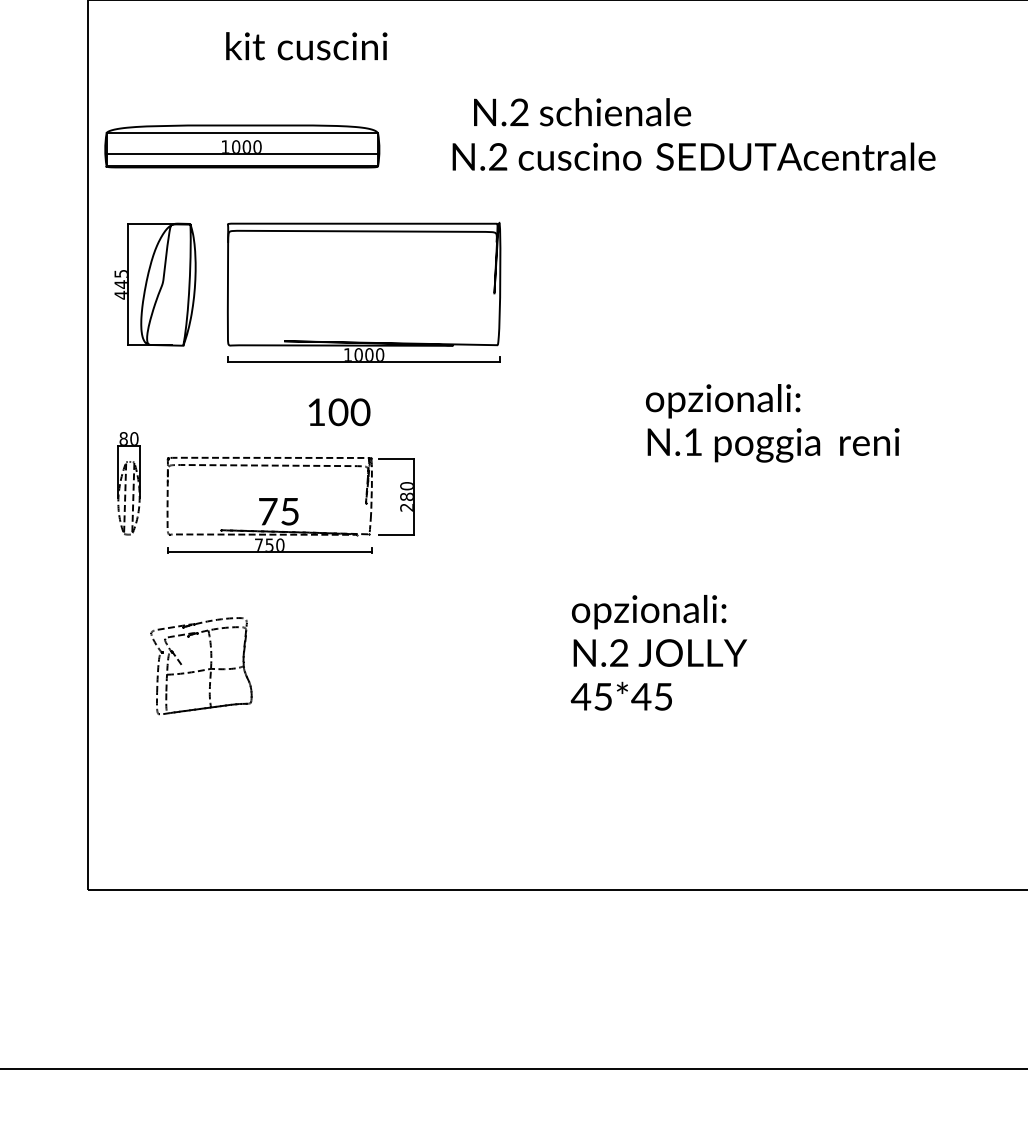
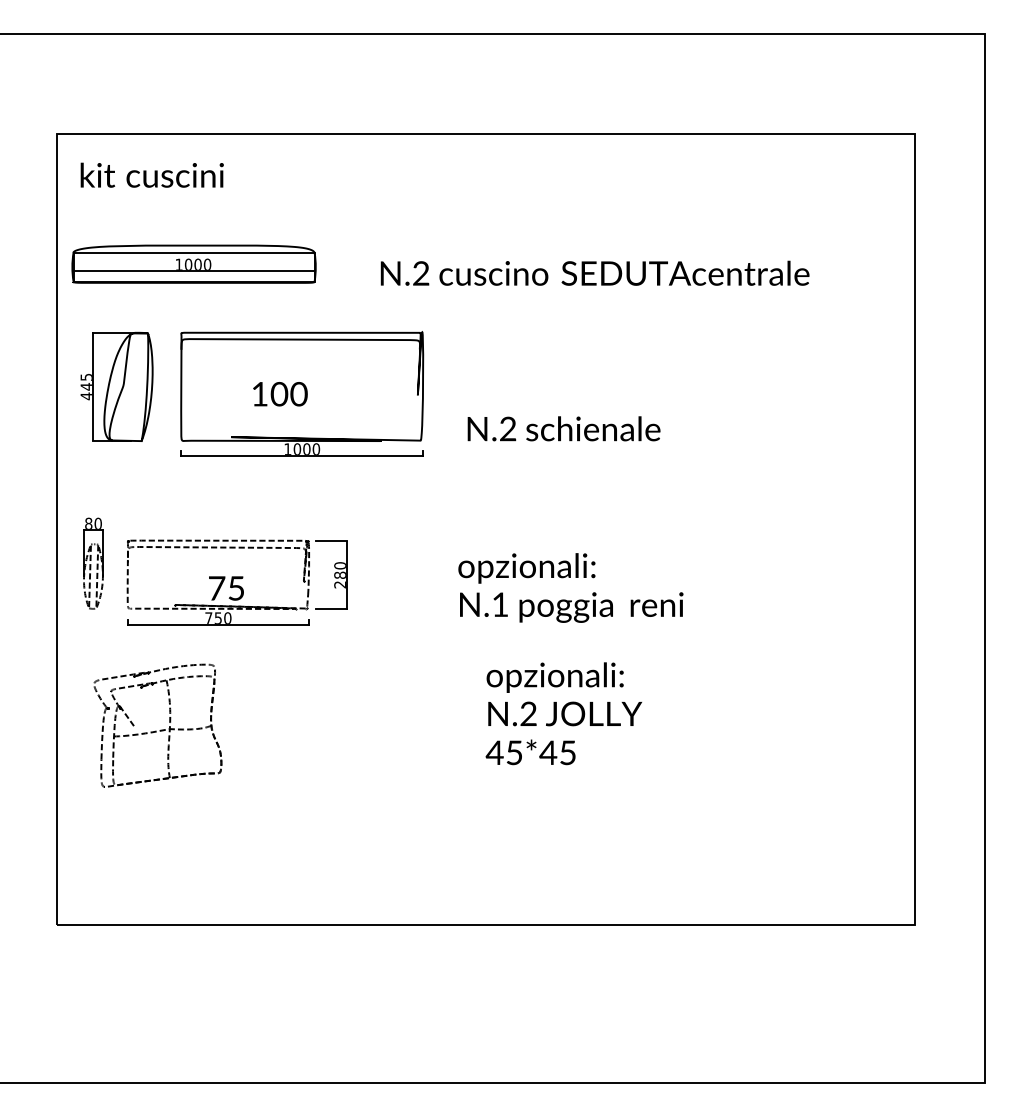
text: (305, 45) -> (151, 174), moved
text: (581, 111) -> (563, 428), moved
text: (339, 412) -> (280, 394), moved
text: (772, 422) -> (570, 587), moved
part: (201, 666) -> (157, 725), size x1.43

